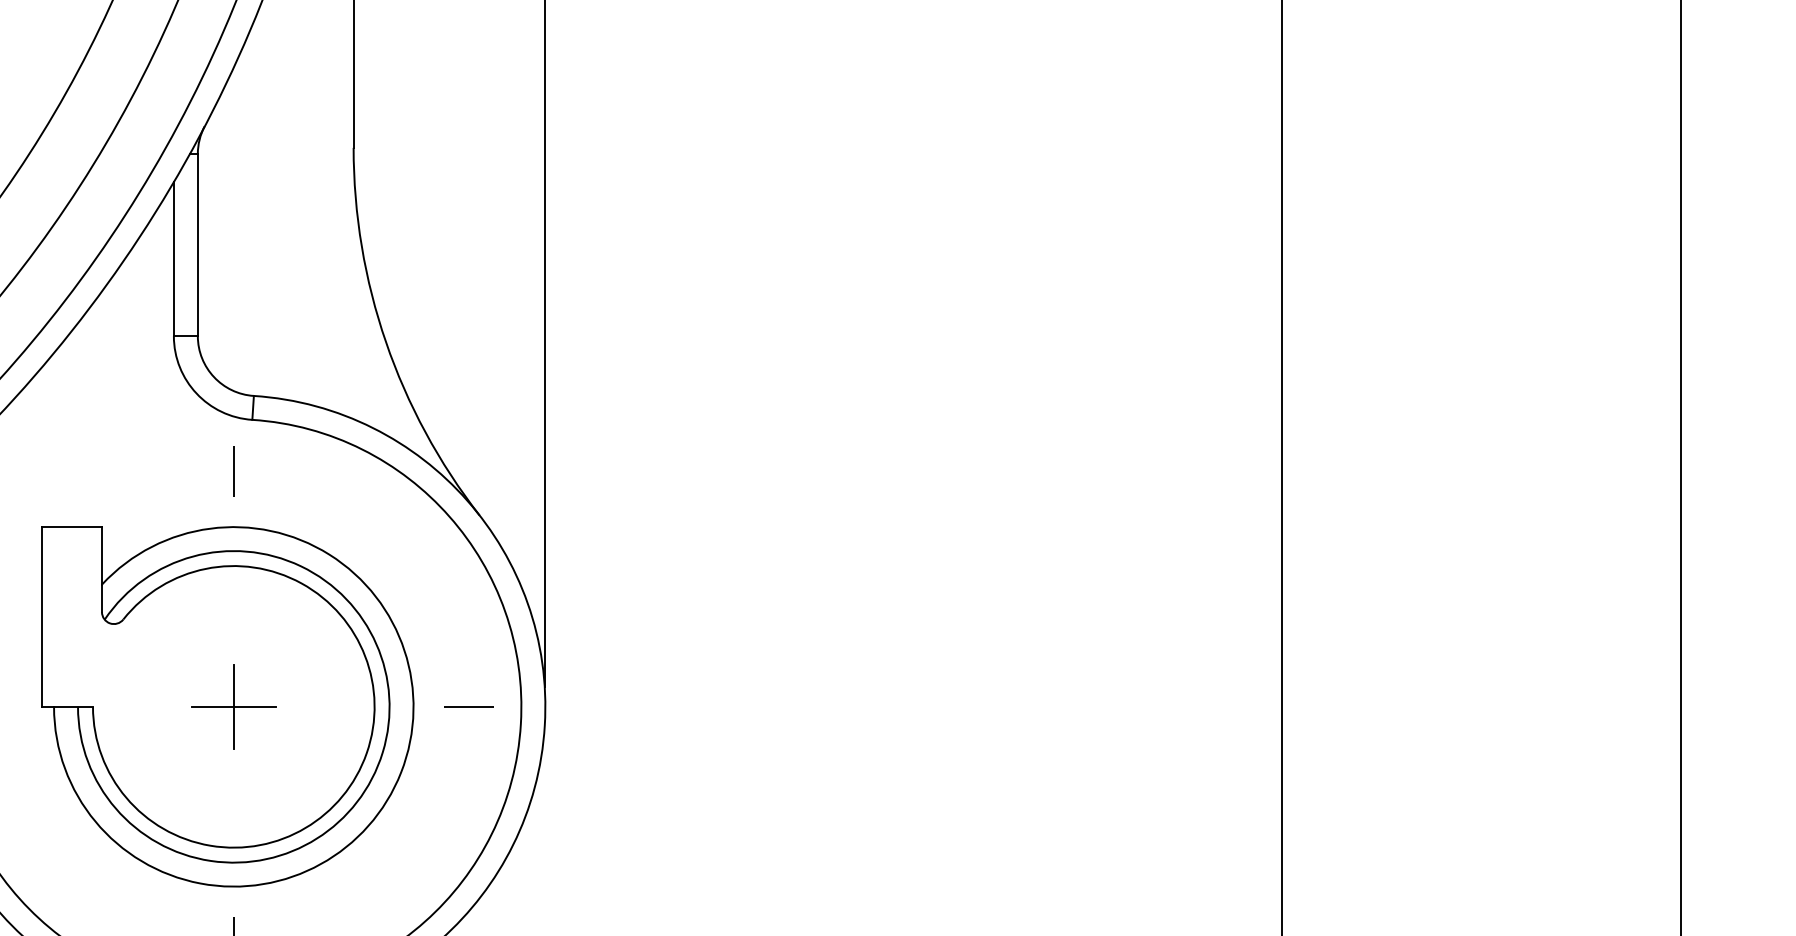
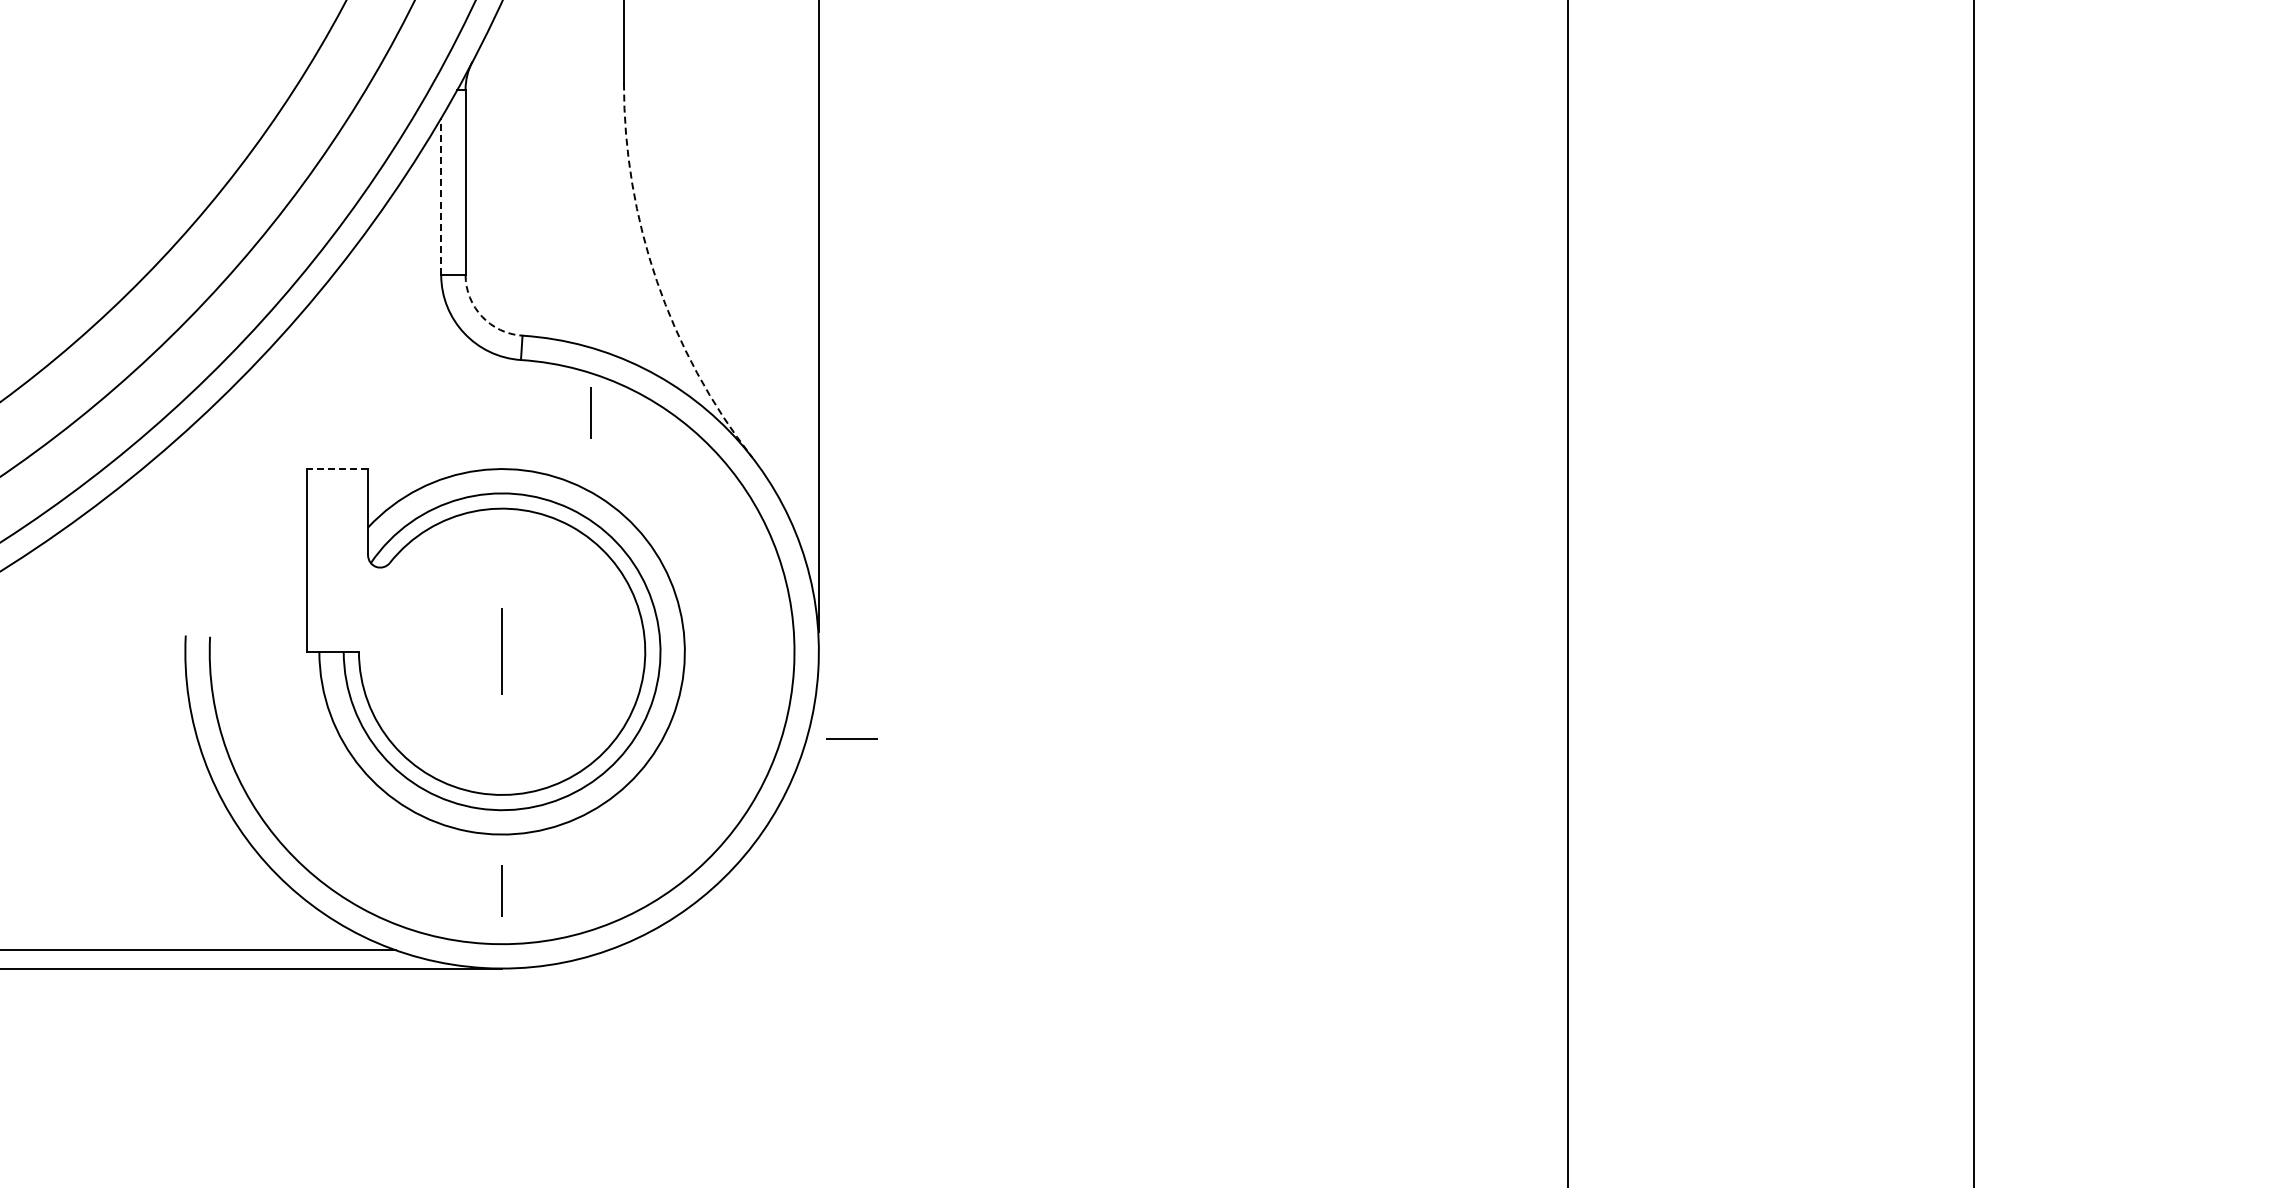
line: (174, 258) -> (441, 195), solid -> dashed
arc: (385, 342) -> (656, 281), solid -> dashed
arc: (214, 377) -> (482, 316), solid -> dashed
line: (233, 471) -> (590, 412), moved
line: (71, 527) -> (337, 469), solid -> dashed
line: (233, 706) -> (501, 651), removed
line: (468, 706) -> (851, 738), moved

